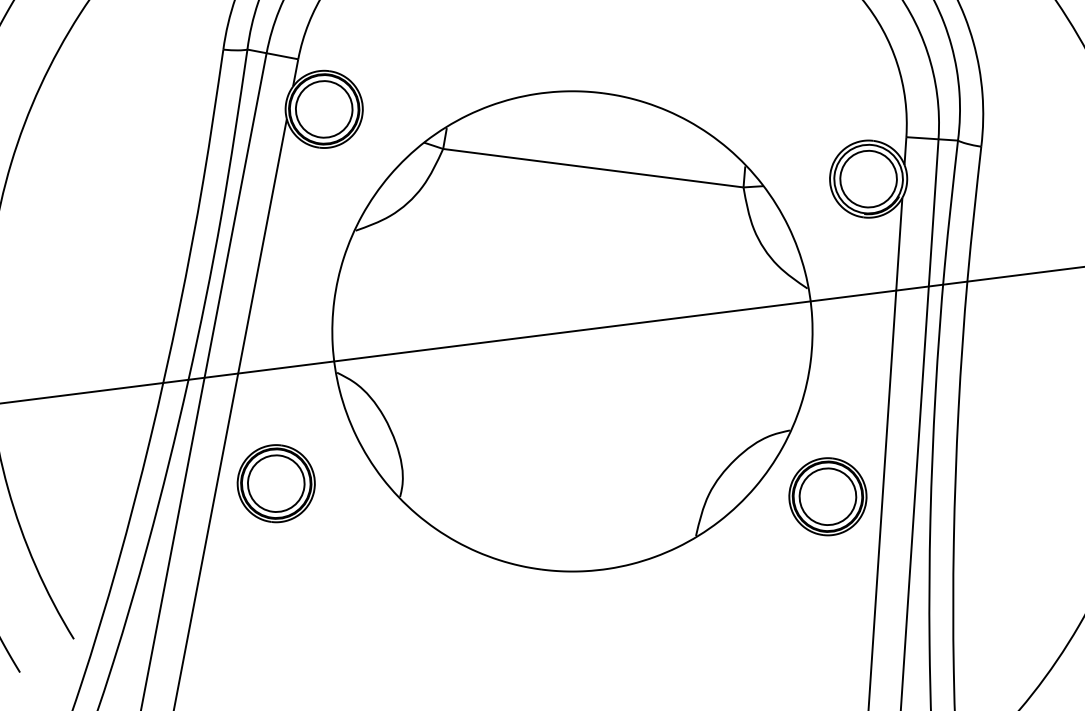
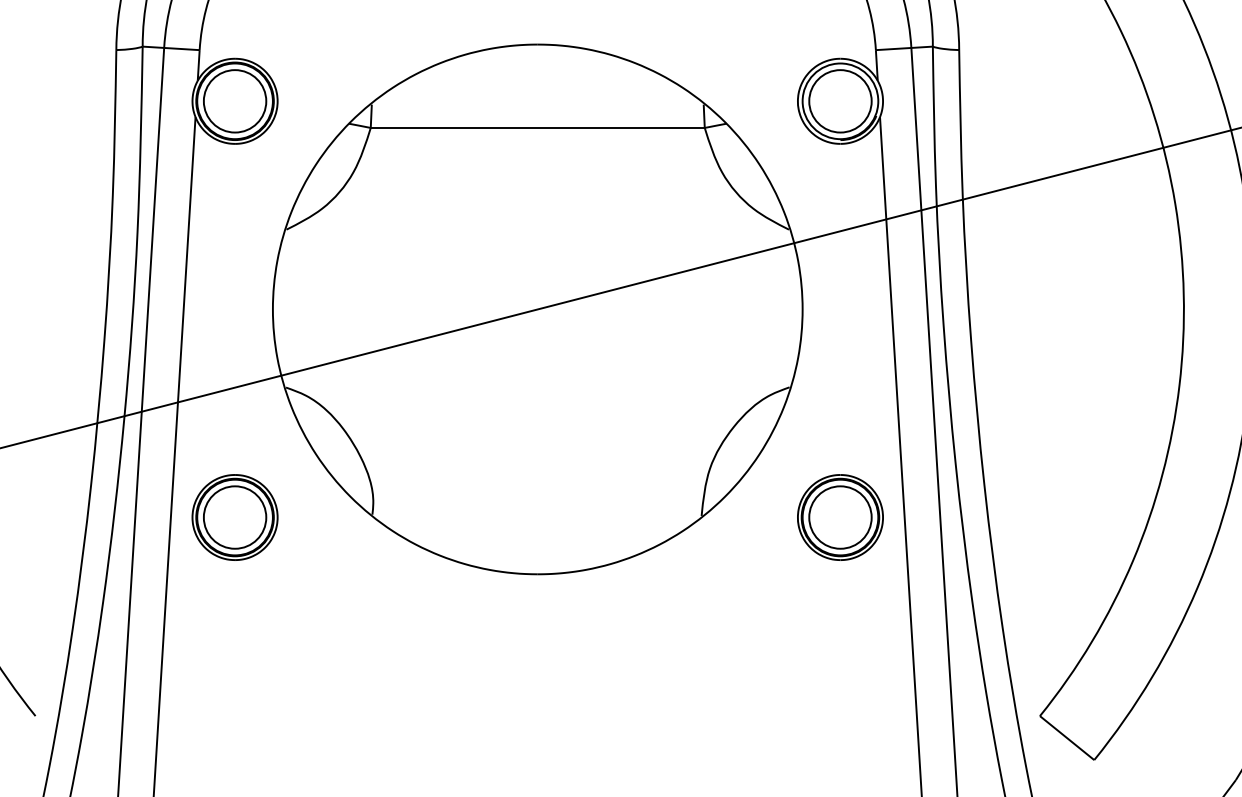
part: (827, 496) -> (840, 517), moved

